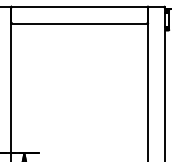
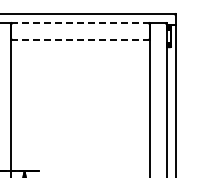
line: (79, 7) -> (80, 23), solid -> dashed
line: (79, 23) -> (80, 40), solid -> dashed

